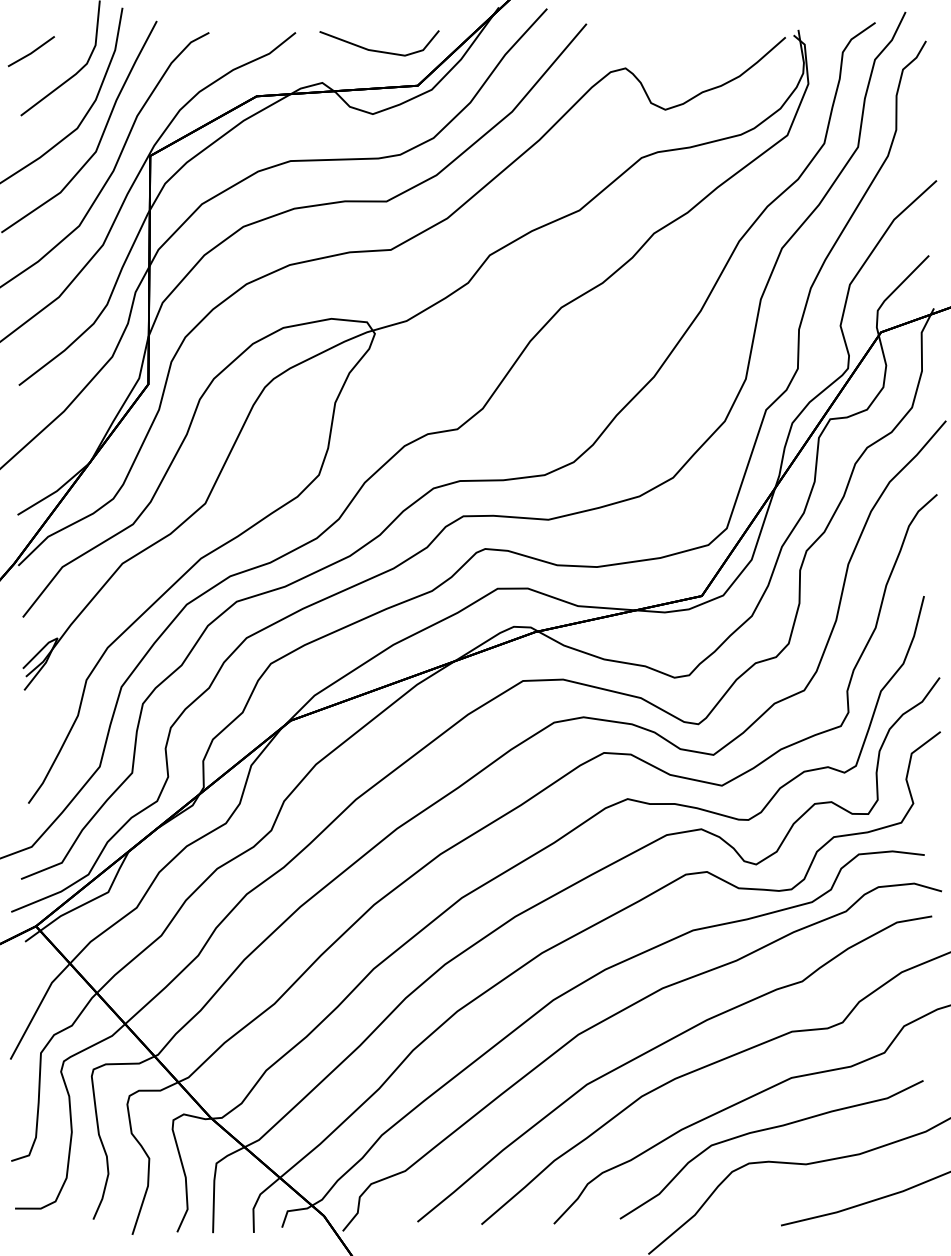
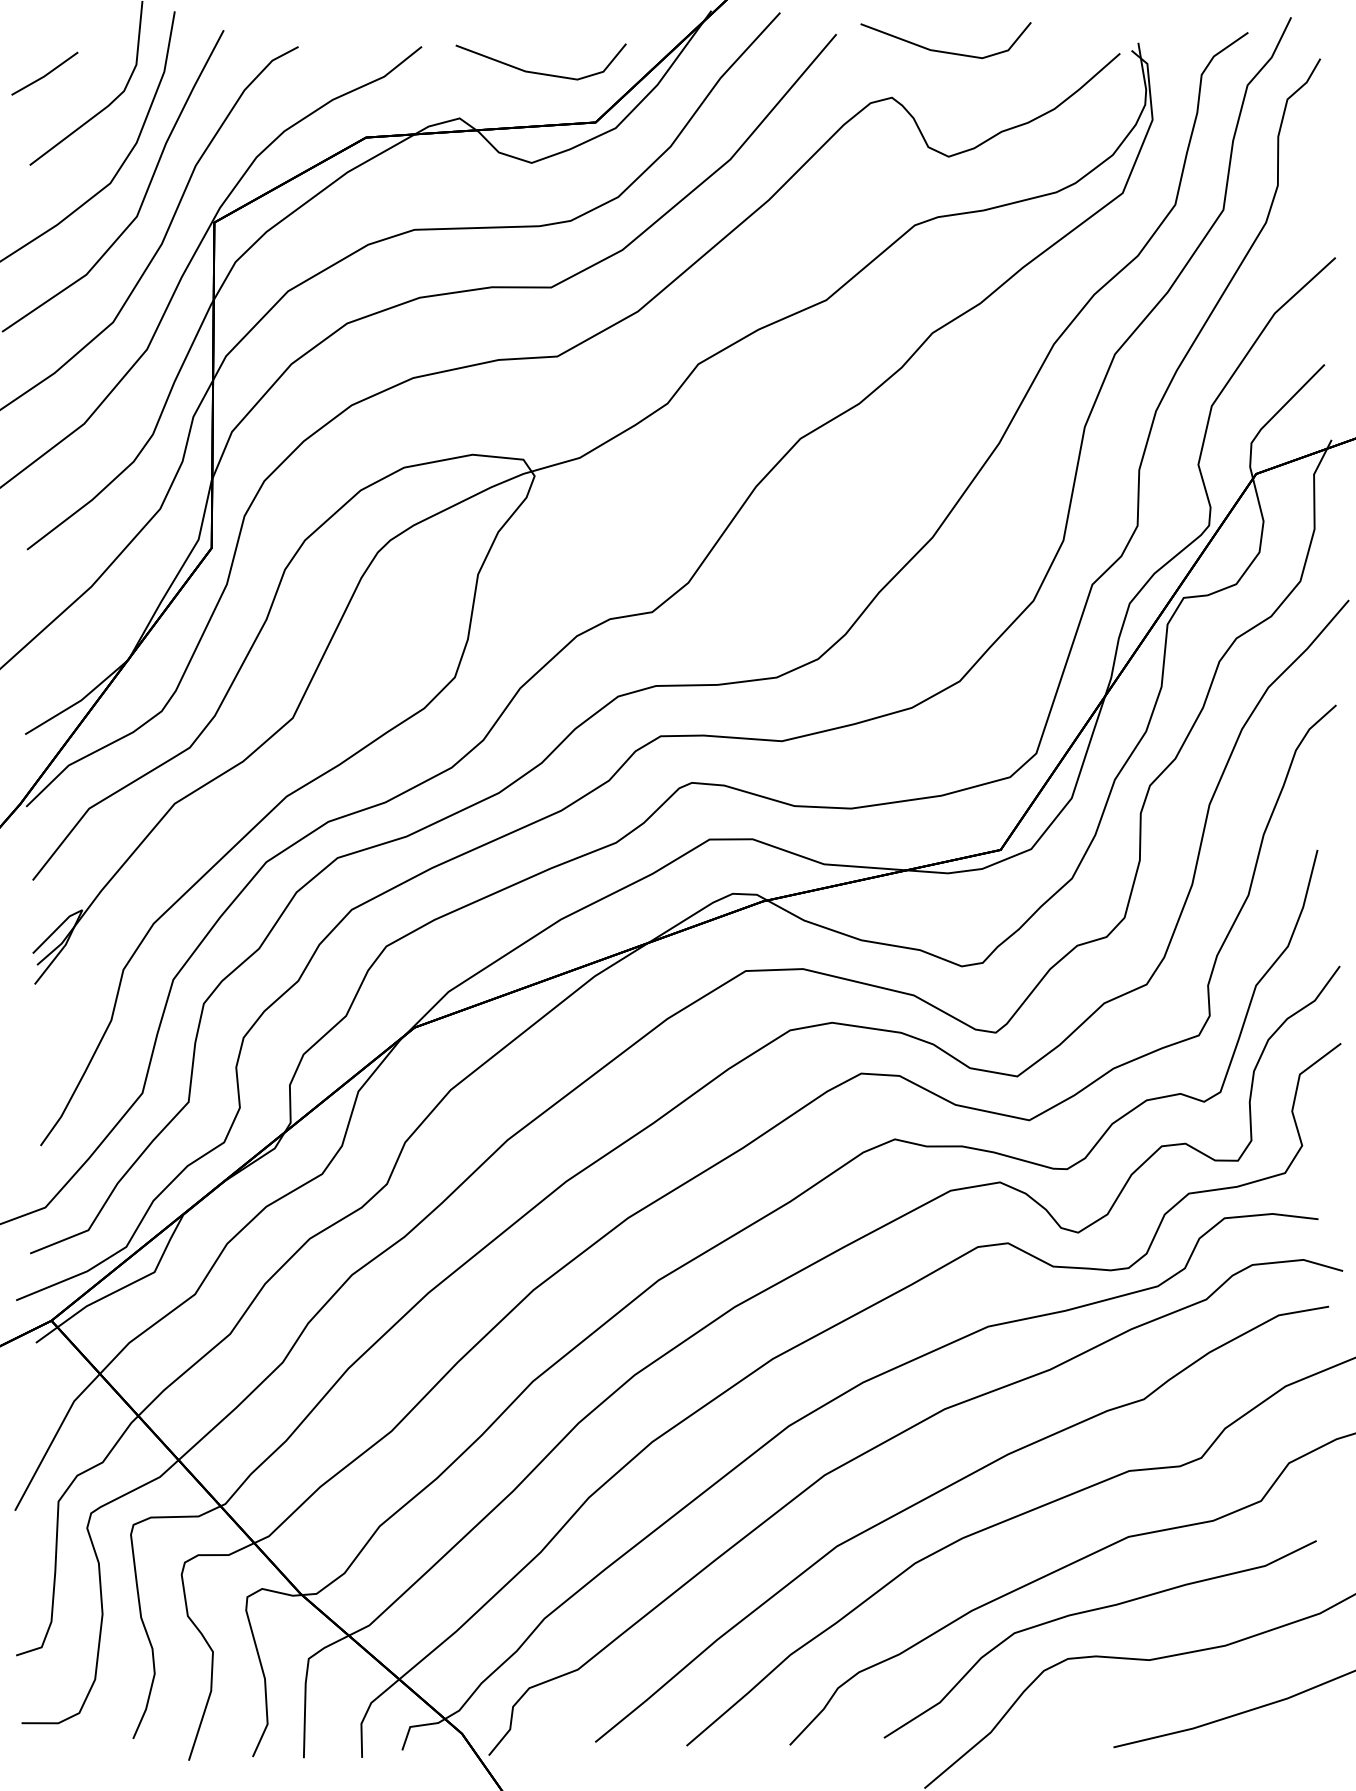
line: (663, 35) -> (946, 50), added

